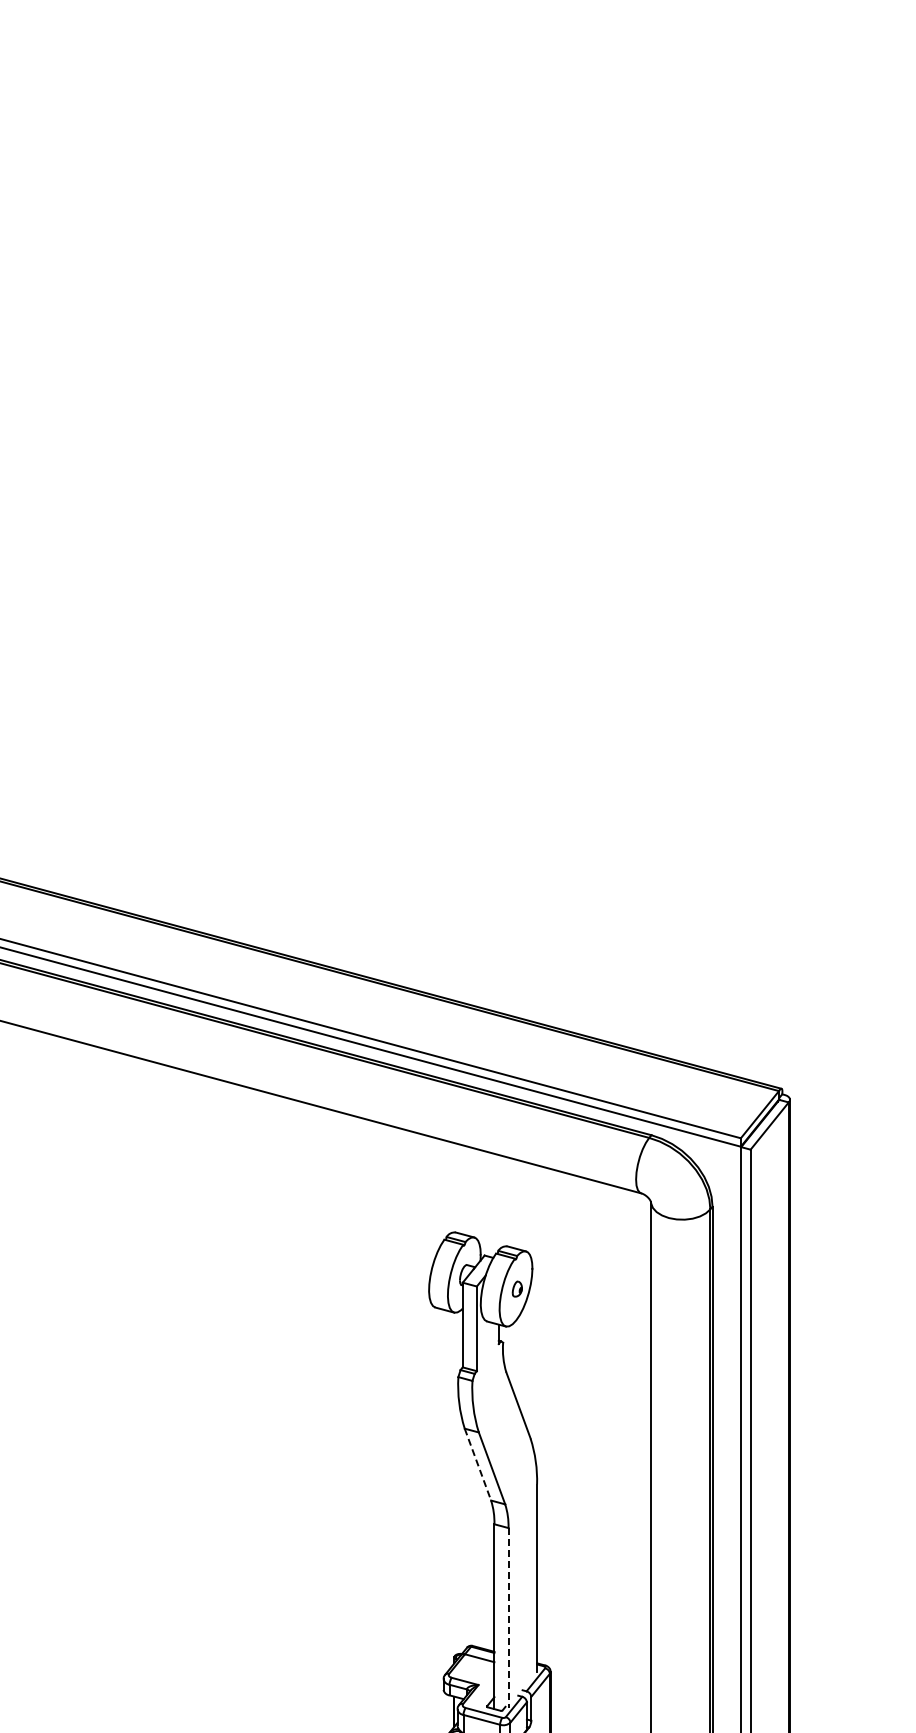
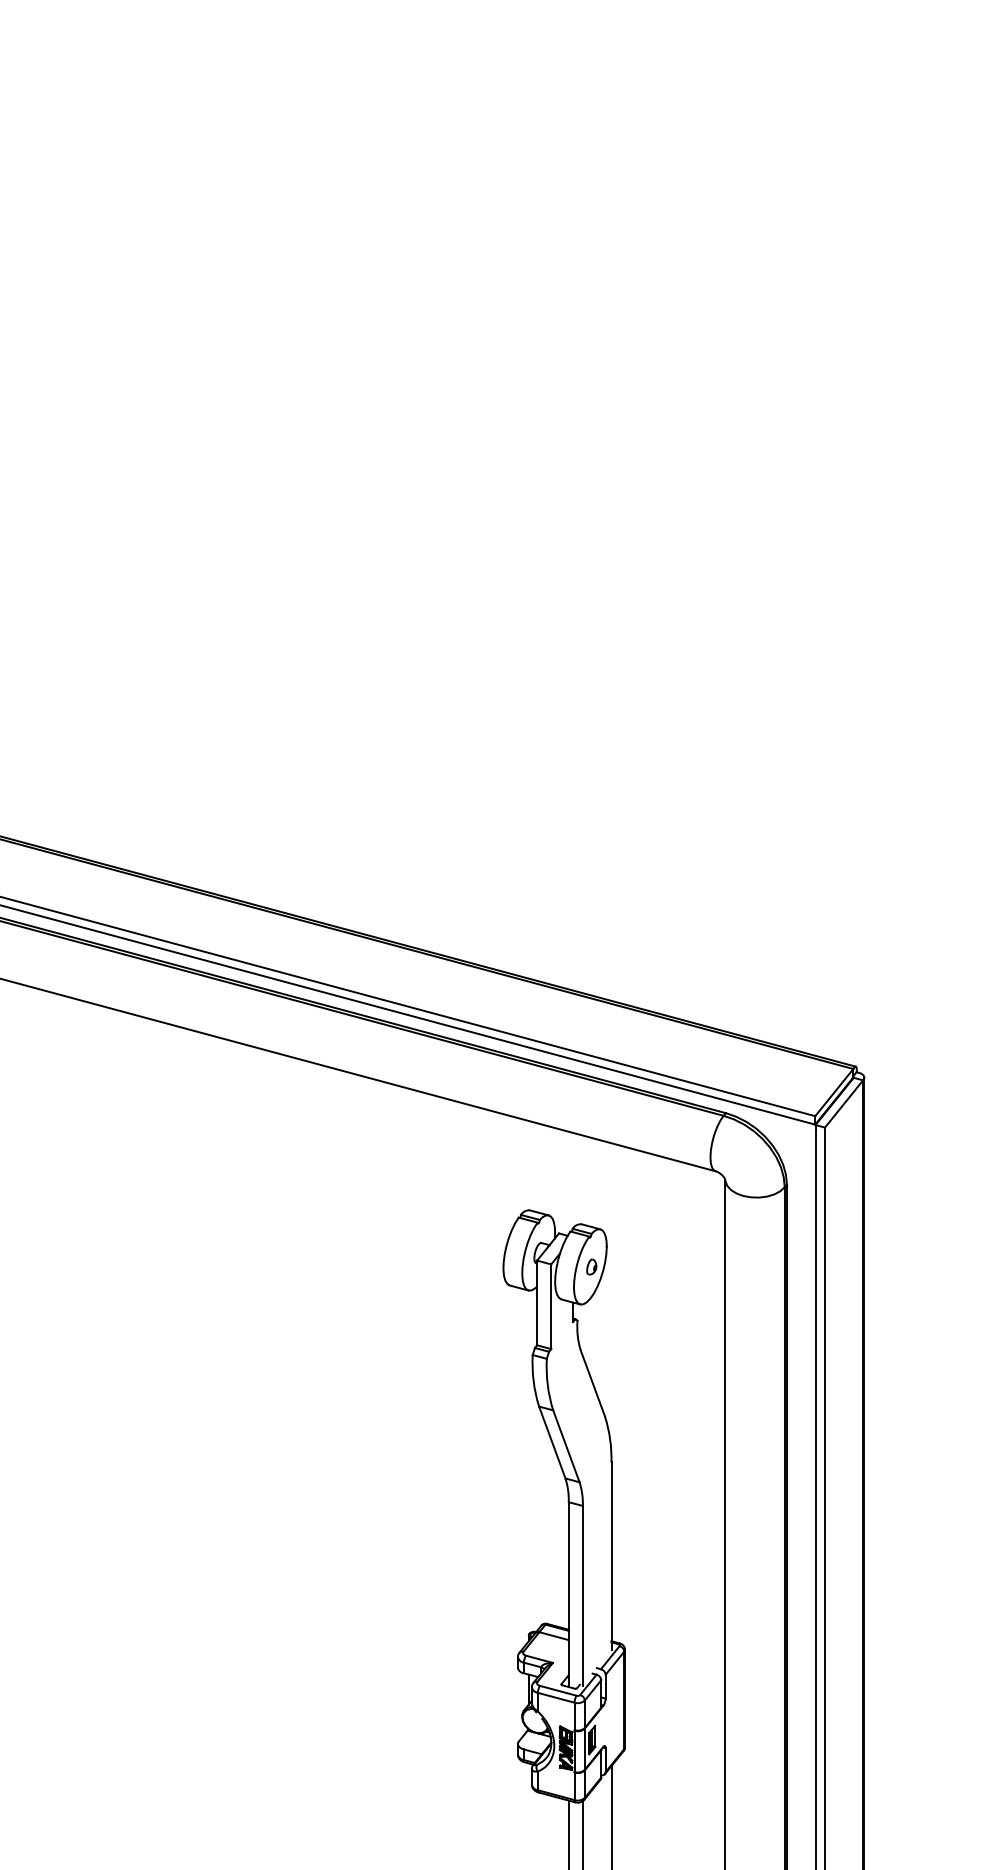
line: (478, 1464) -> (552, 1442), dashed -> solid
line: (508, 1617) -> (582, 1595), dashed -> solid

